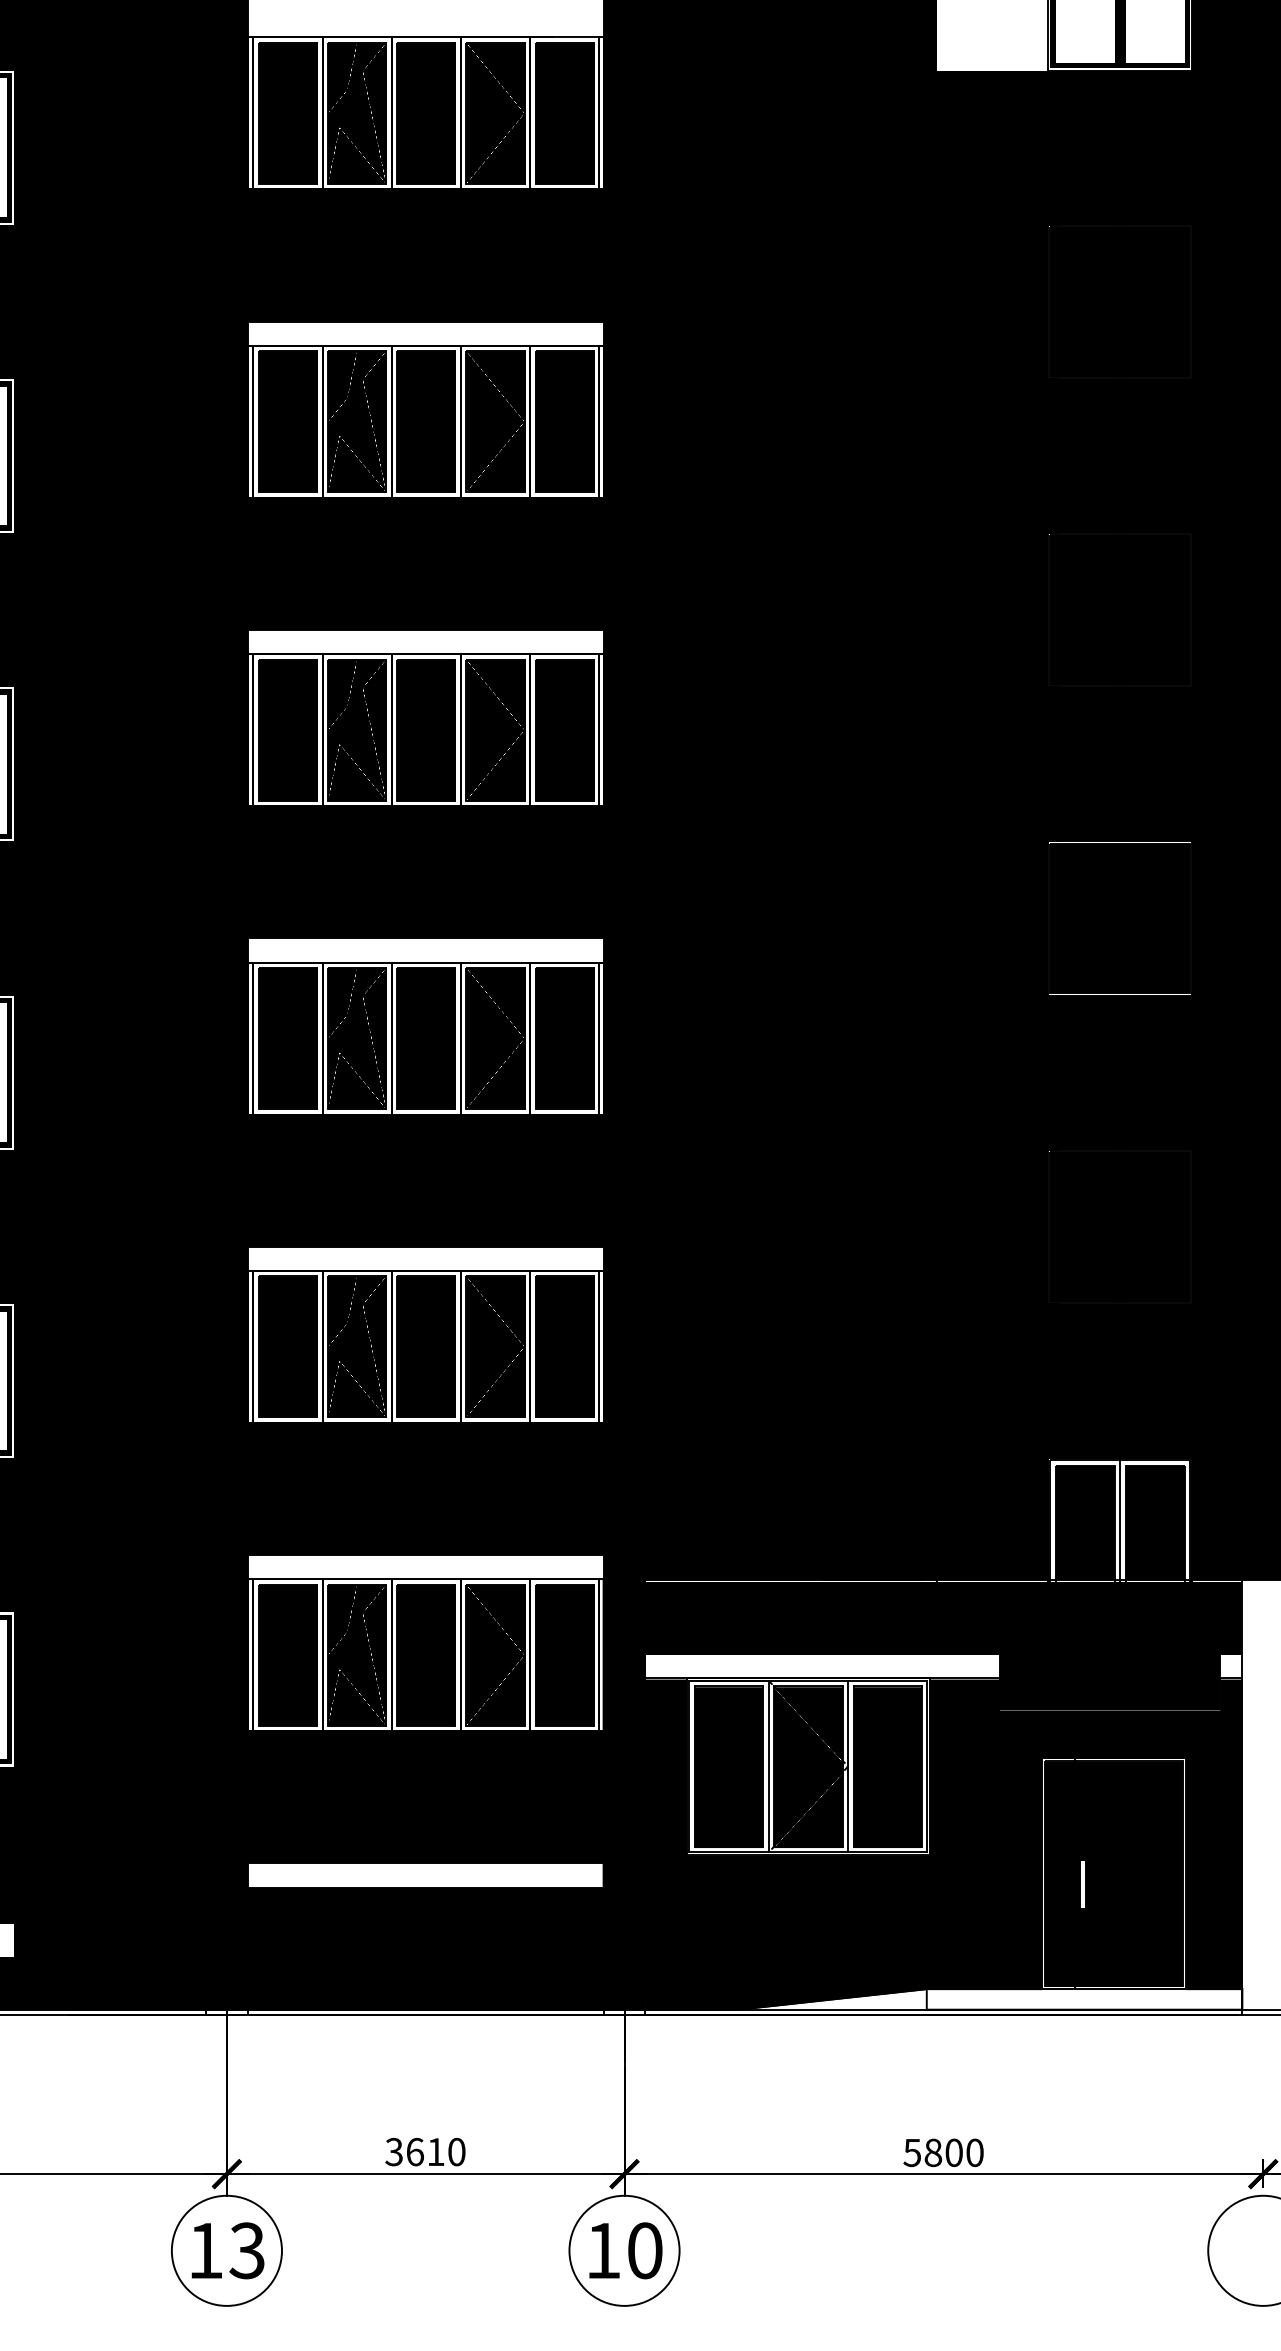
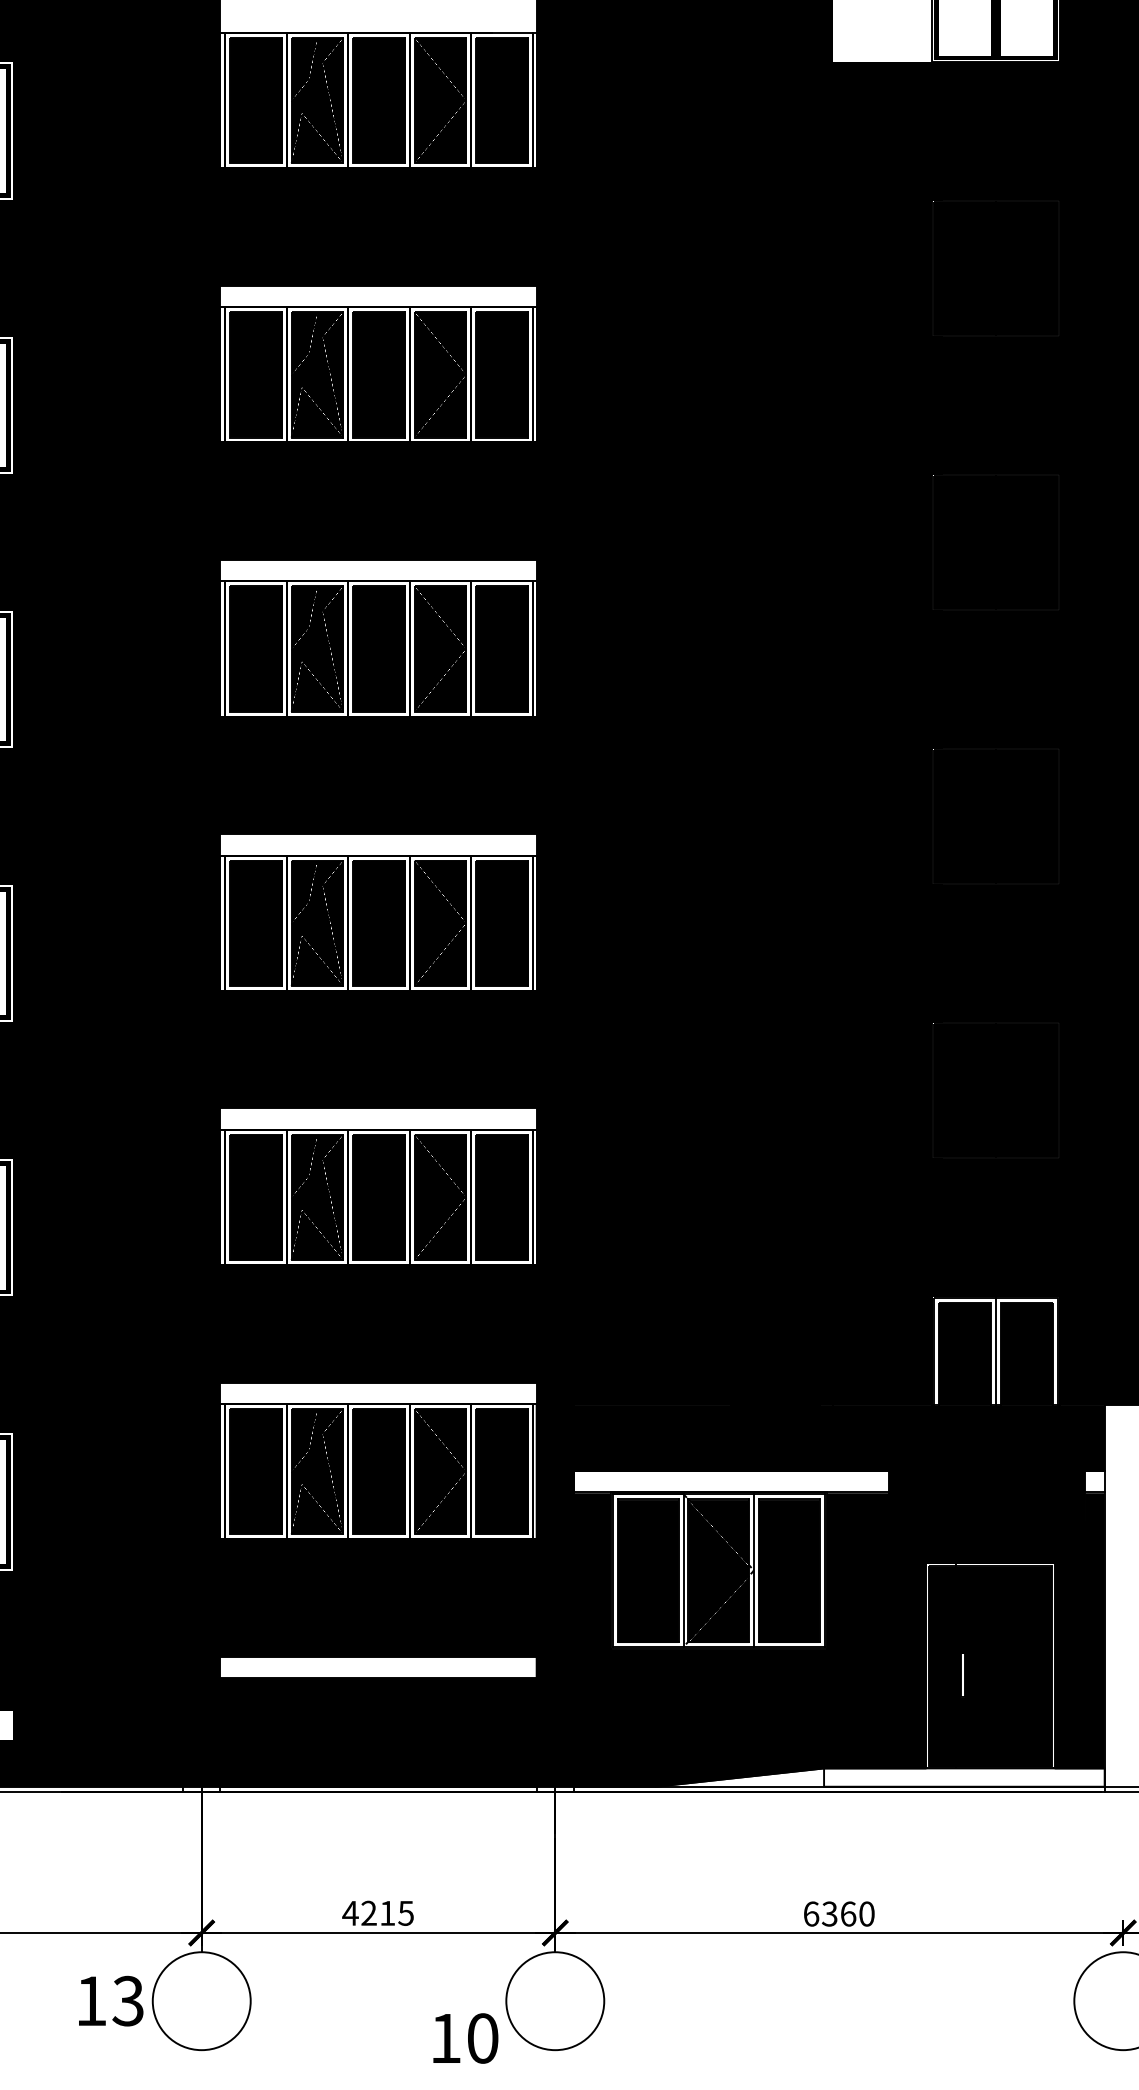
text: (424, 2151) -> (377, 1912), 3610 -> 4215
text: (933, 2152) -> (830, 1913), 5800 -> 6360
text: (227, 2250) -> (110, 2000), moved
text: (625, 2250) -> (465, 2038), moved

